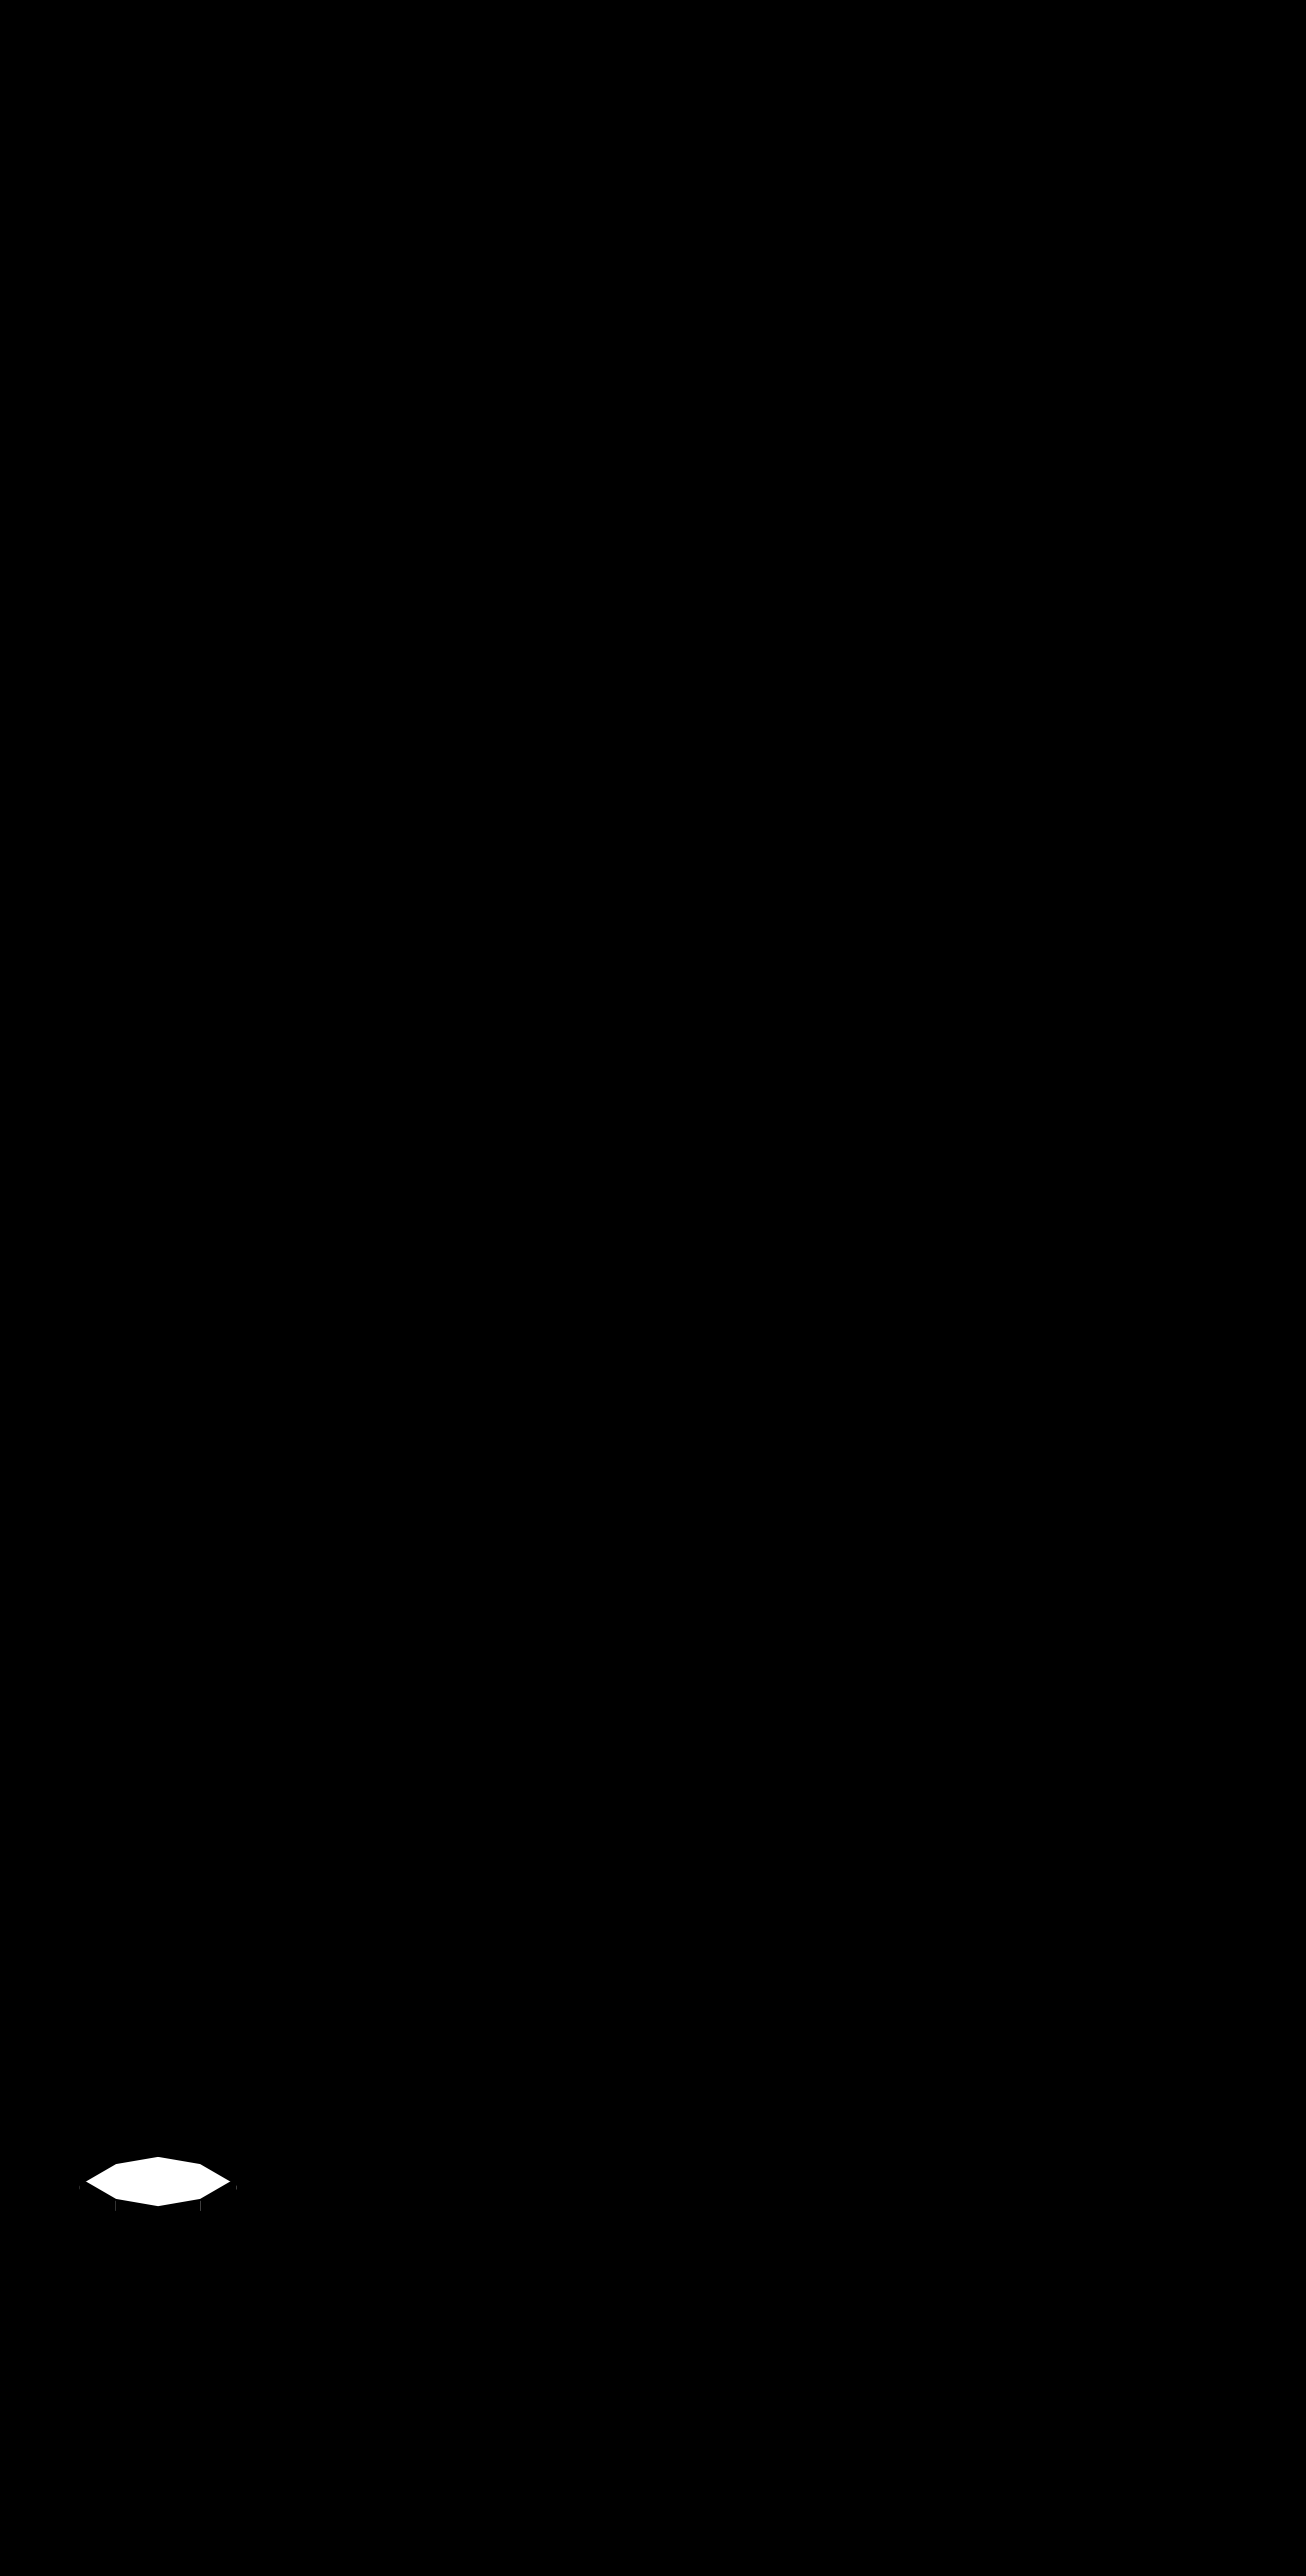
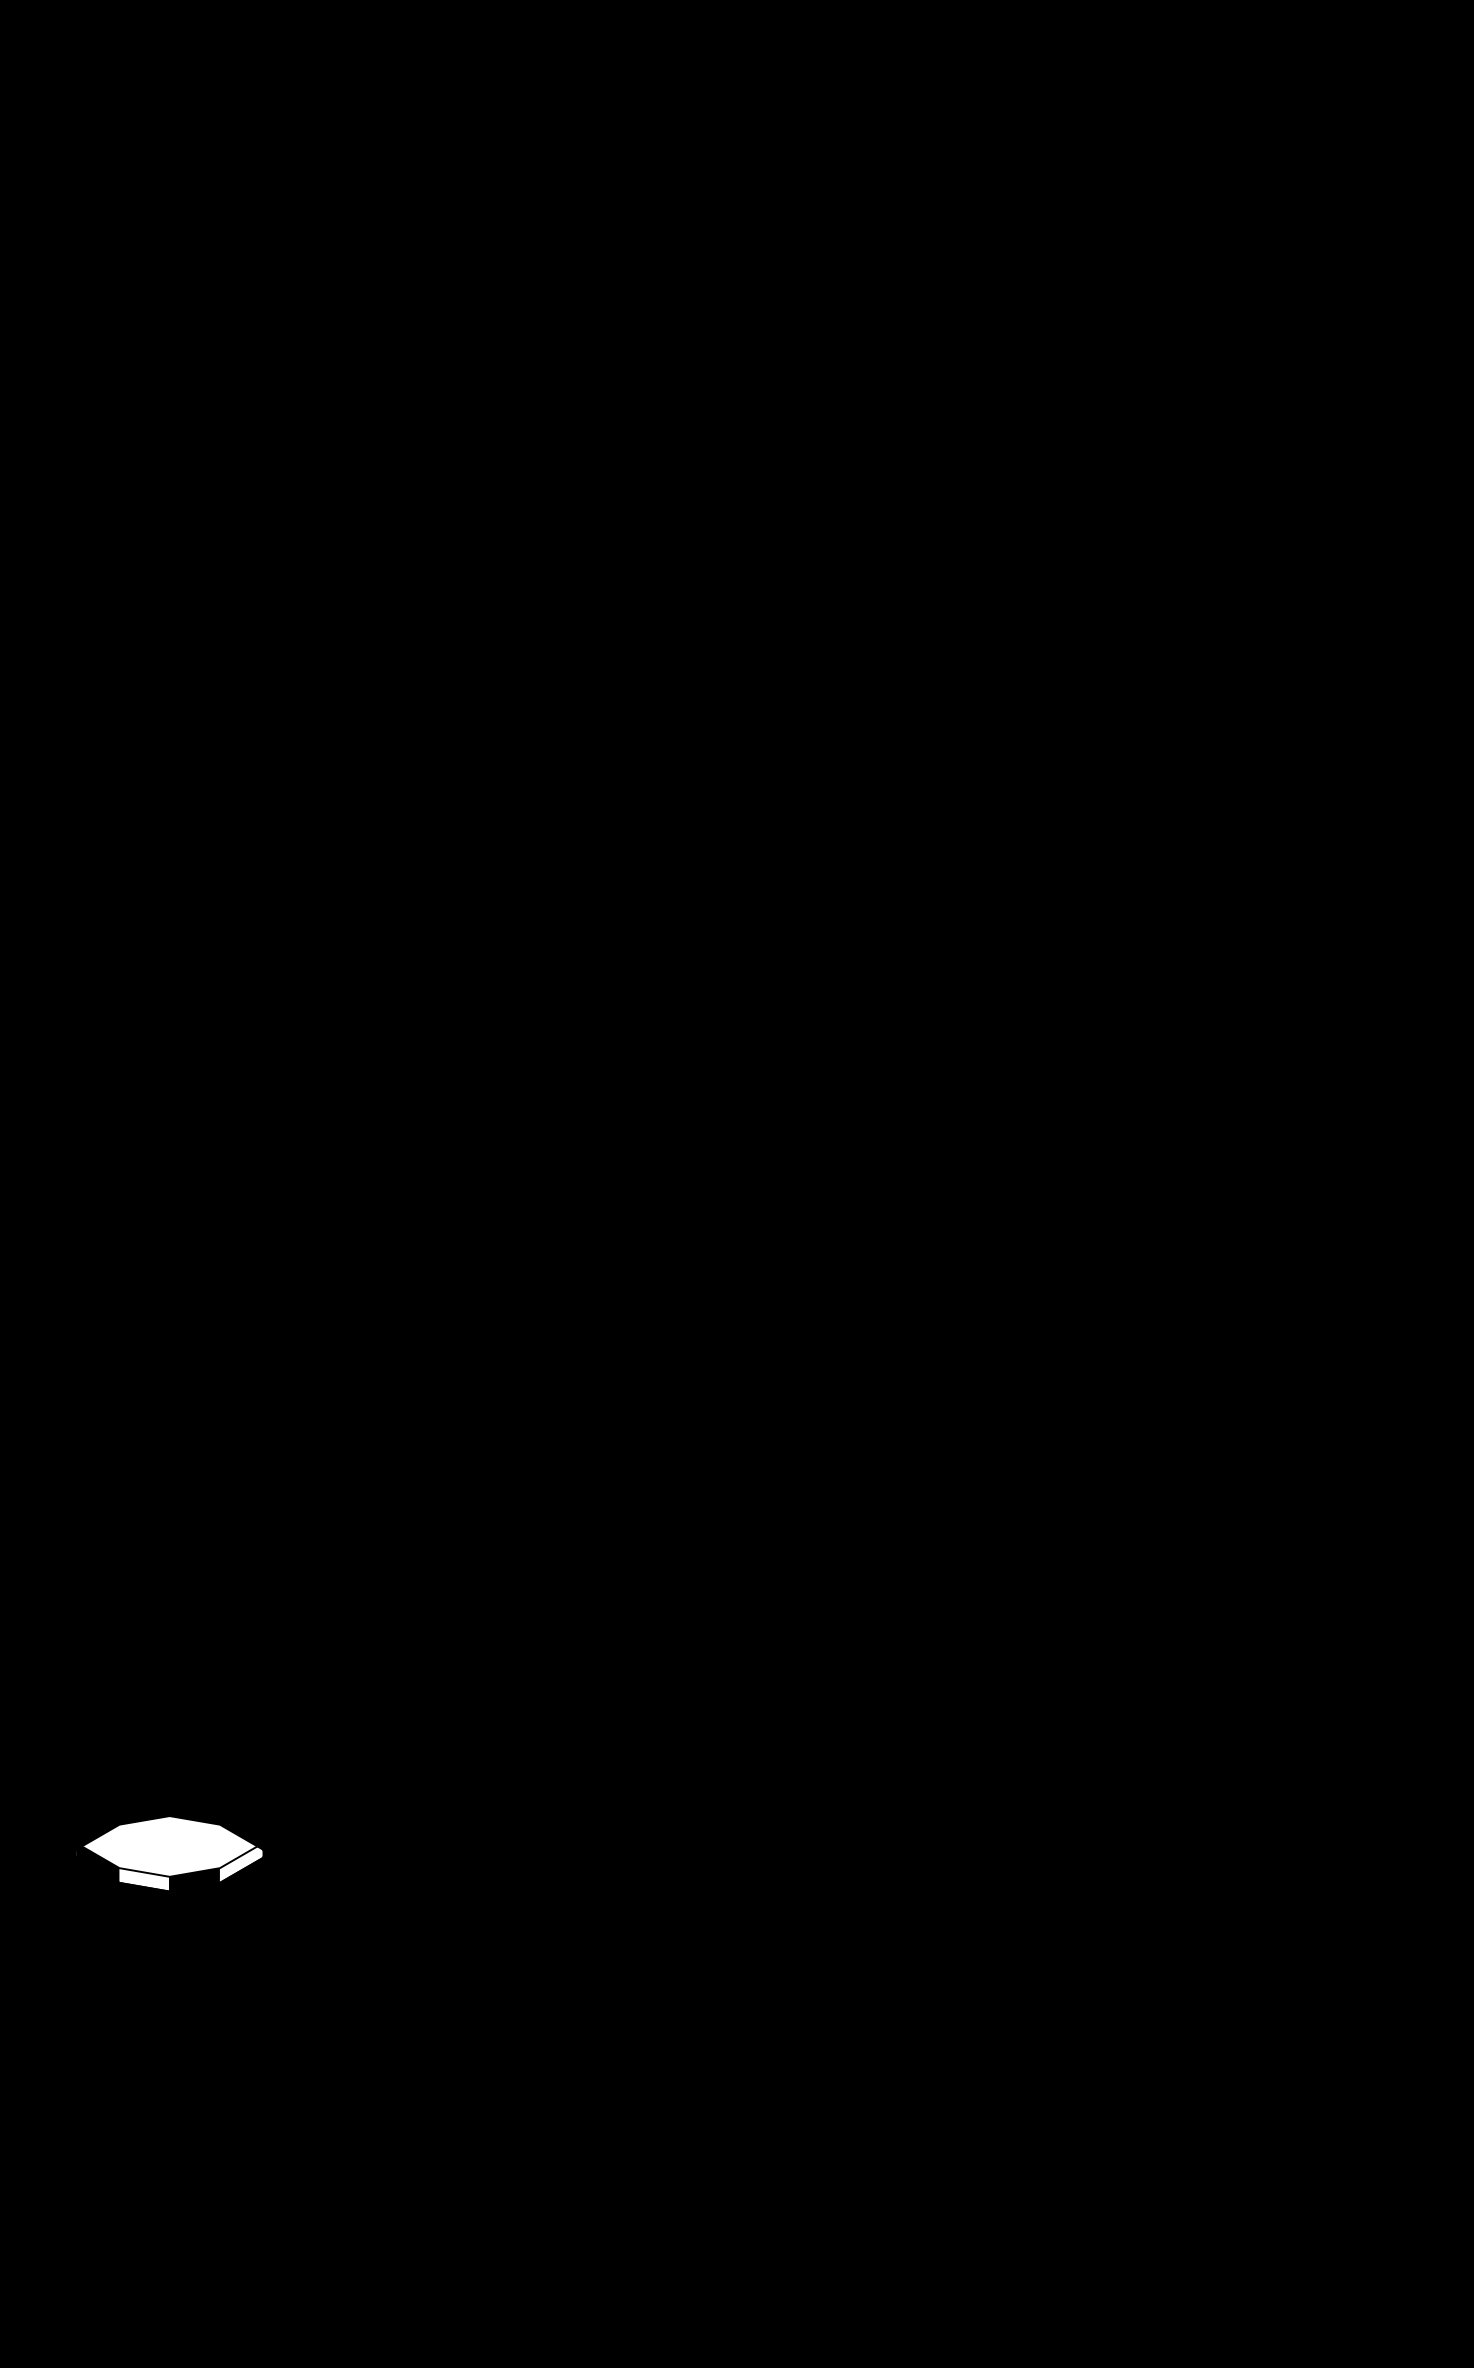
fill: (218, 2195) -> (241, 1863), removed
fill: (136, 2209) -> (144, 1879), removed

